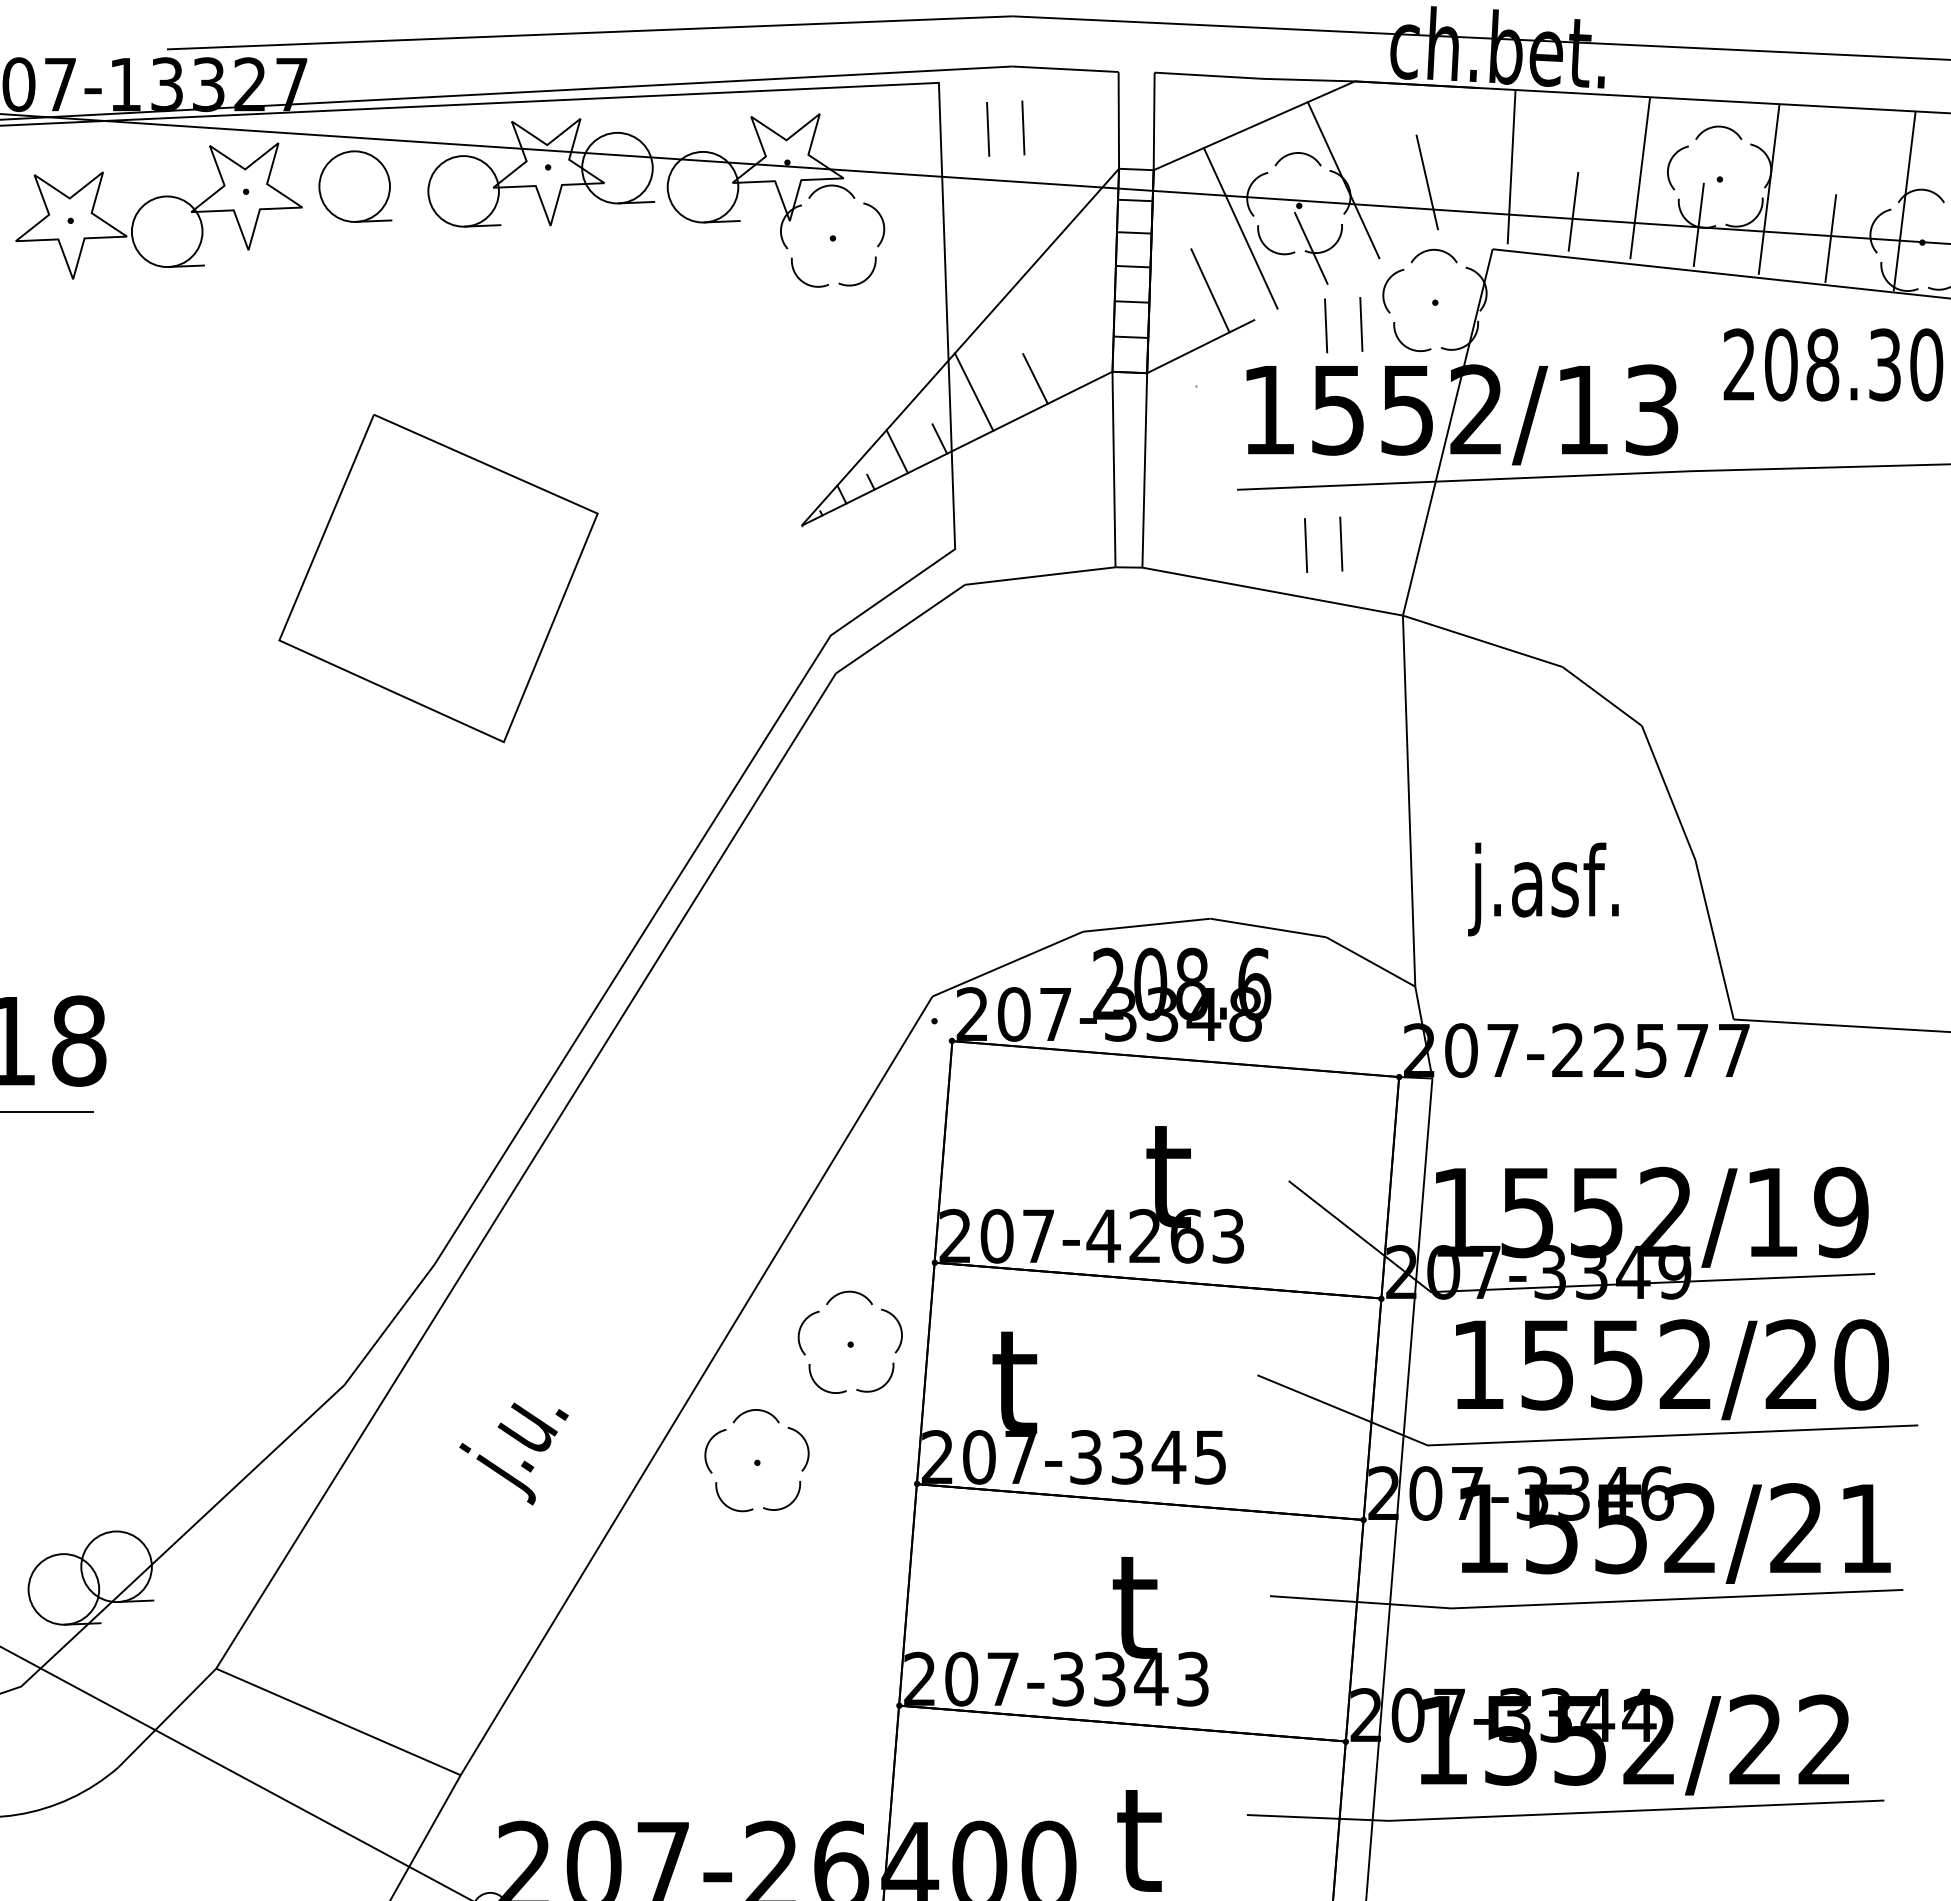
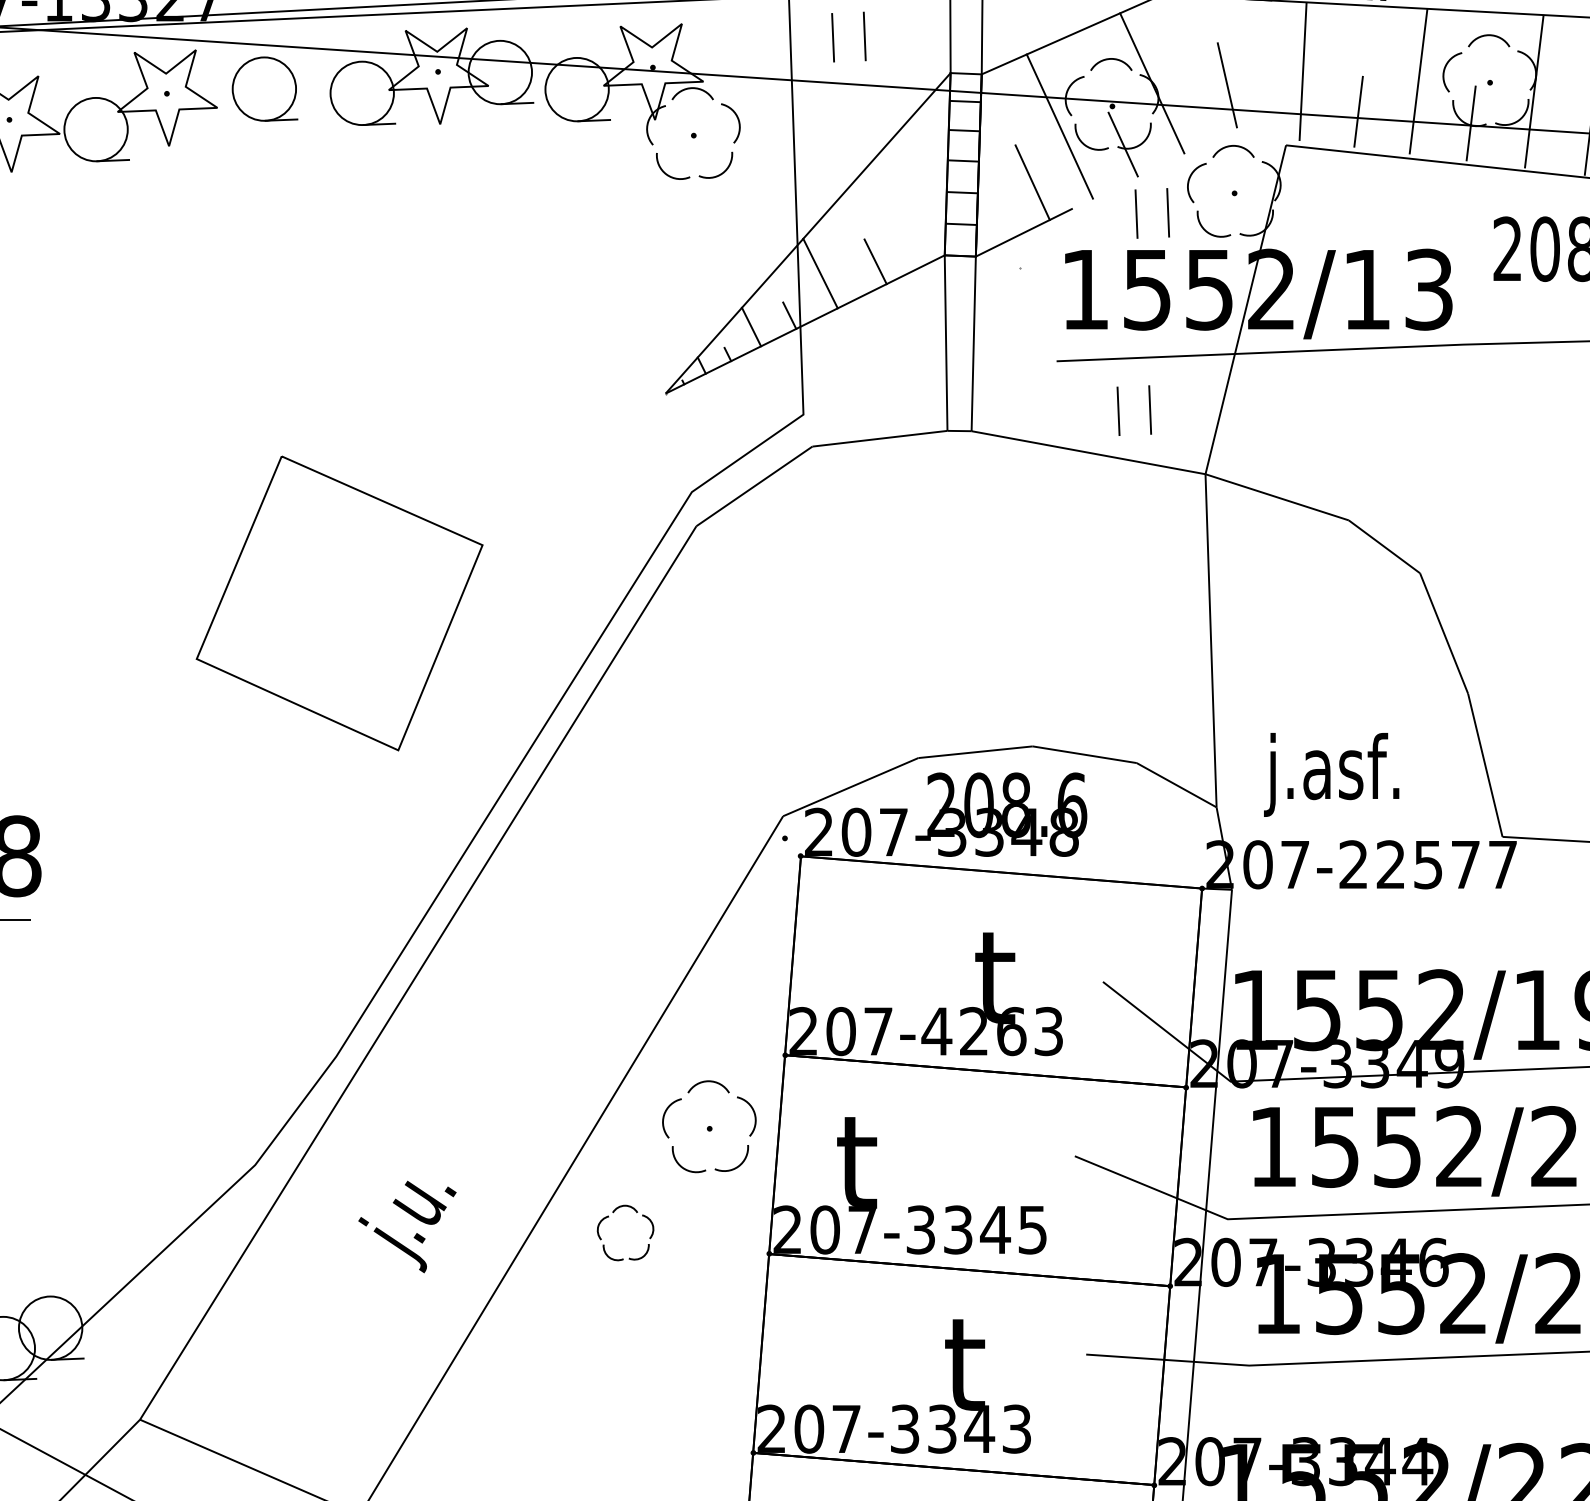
part: (438, 578) -> (339, 603), moved
text: (1543, 889) -> (1331, 774), moved
part: (756, 1460) -> (625, 1232), size x0.6

